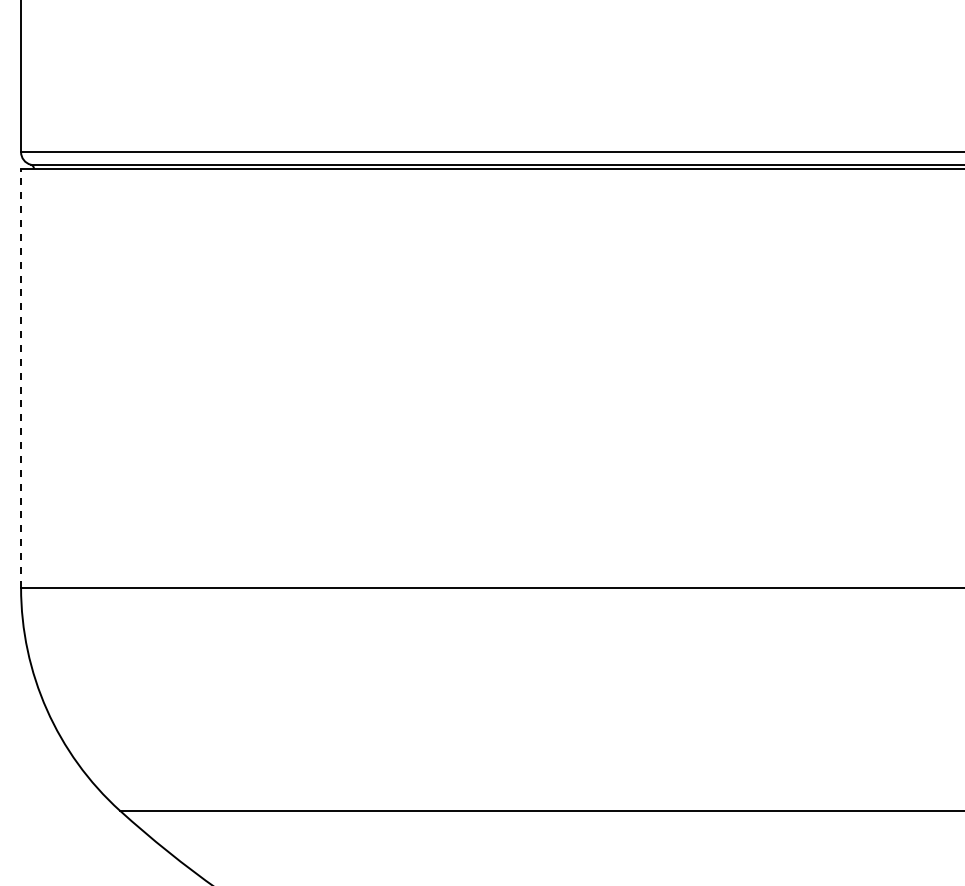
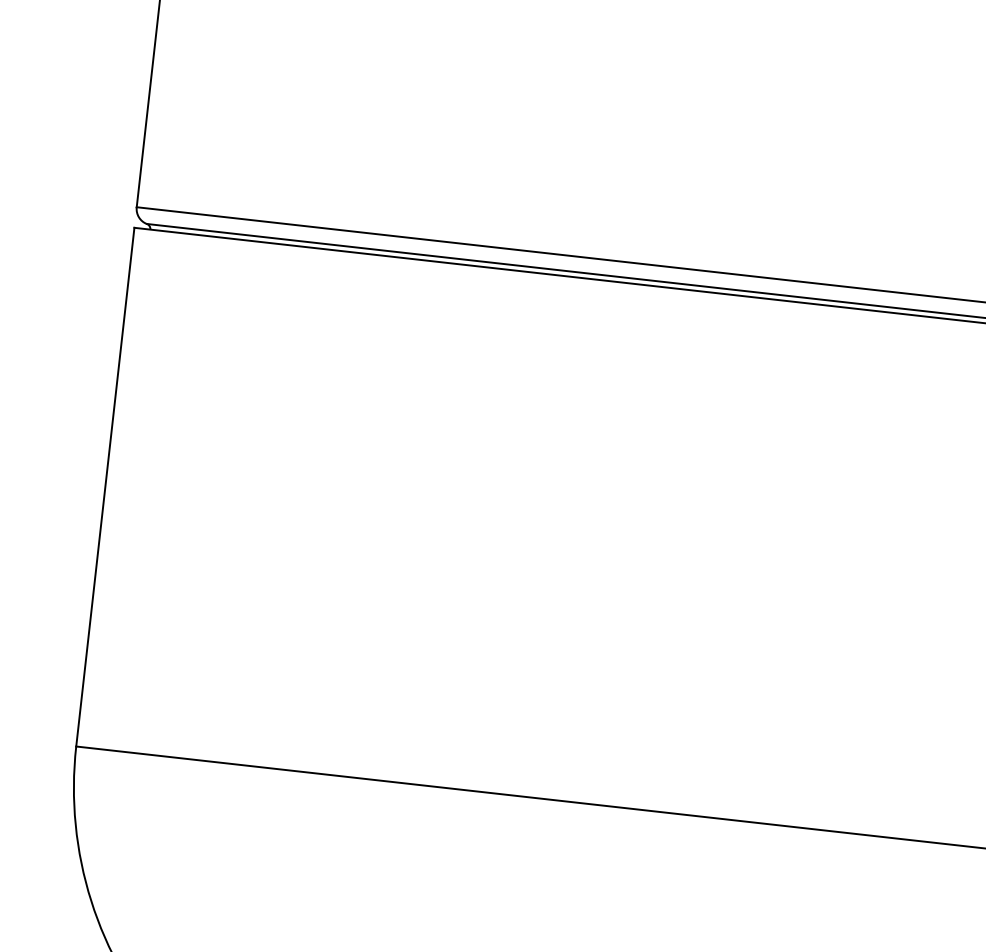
line: (21, 377) -> (105, 486), dashed -> solid

